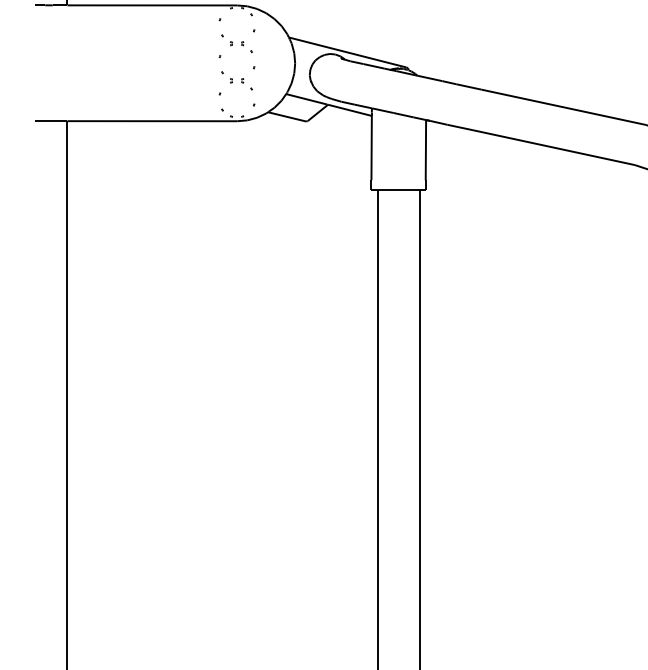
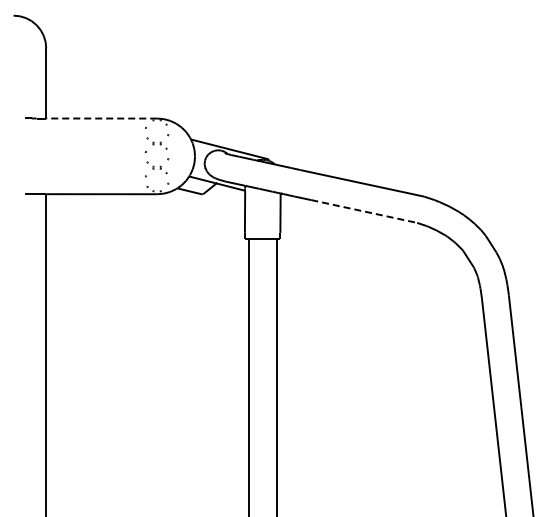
line: (152, 5) -> (101, 118), solid -> dashed
line: (554, 147) -> (364, 211), solid -> dashed

